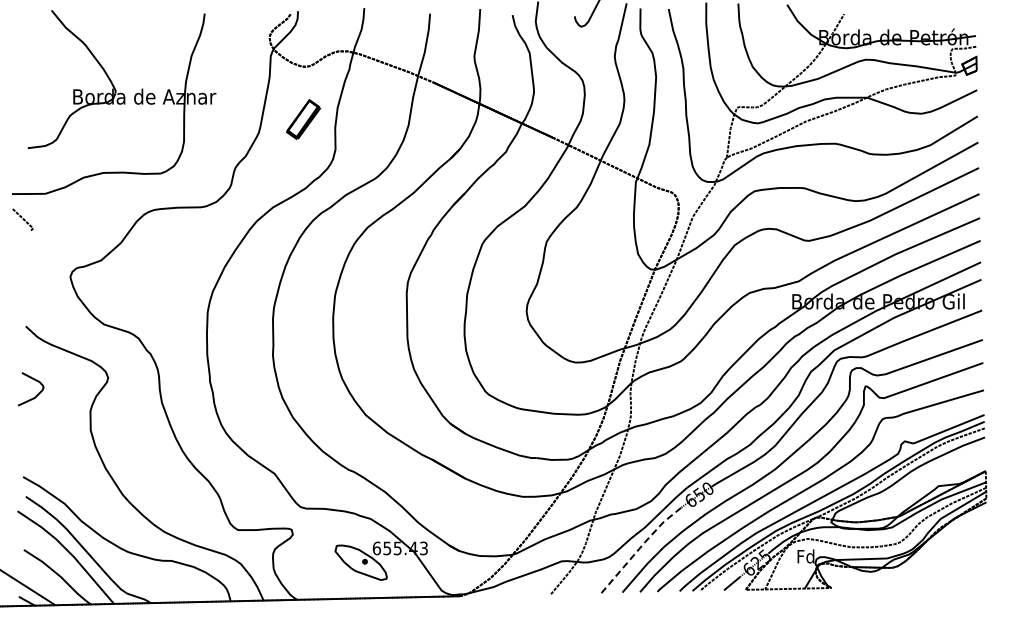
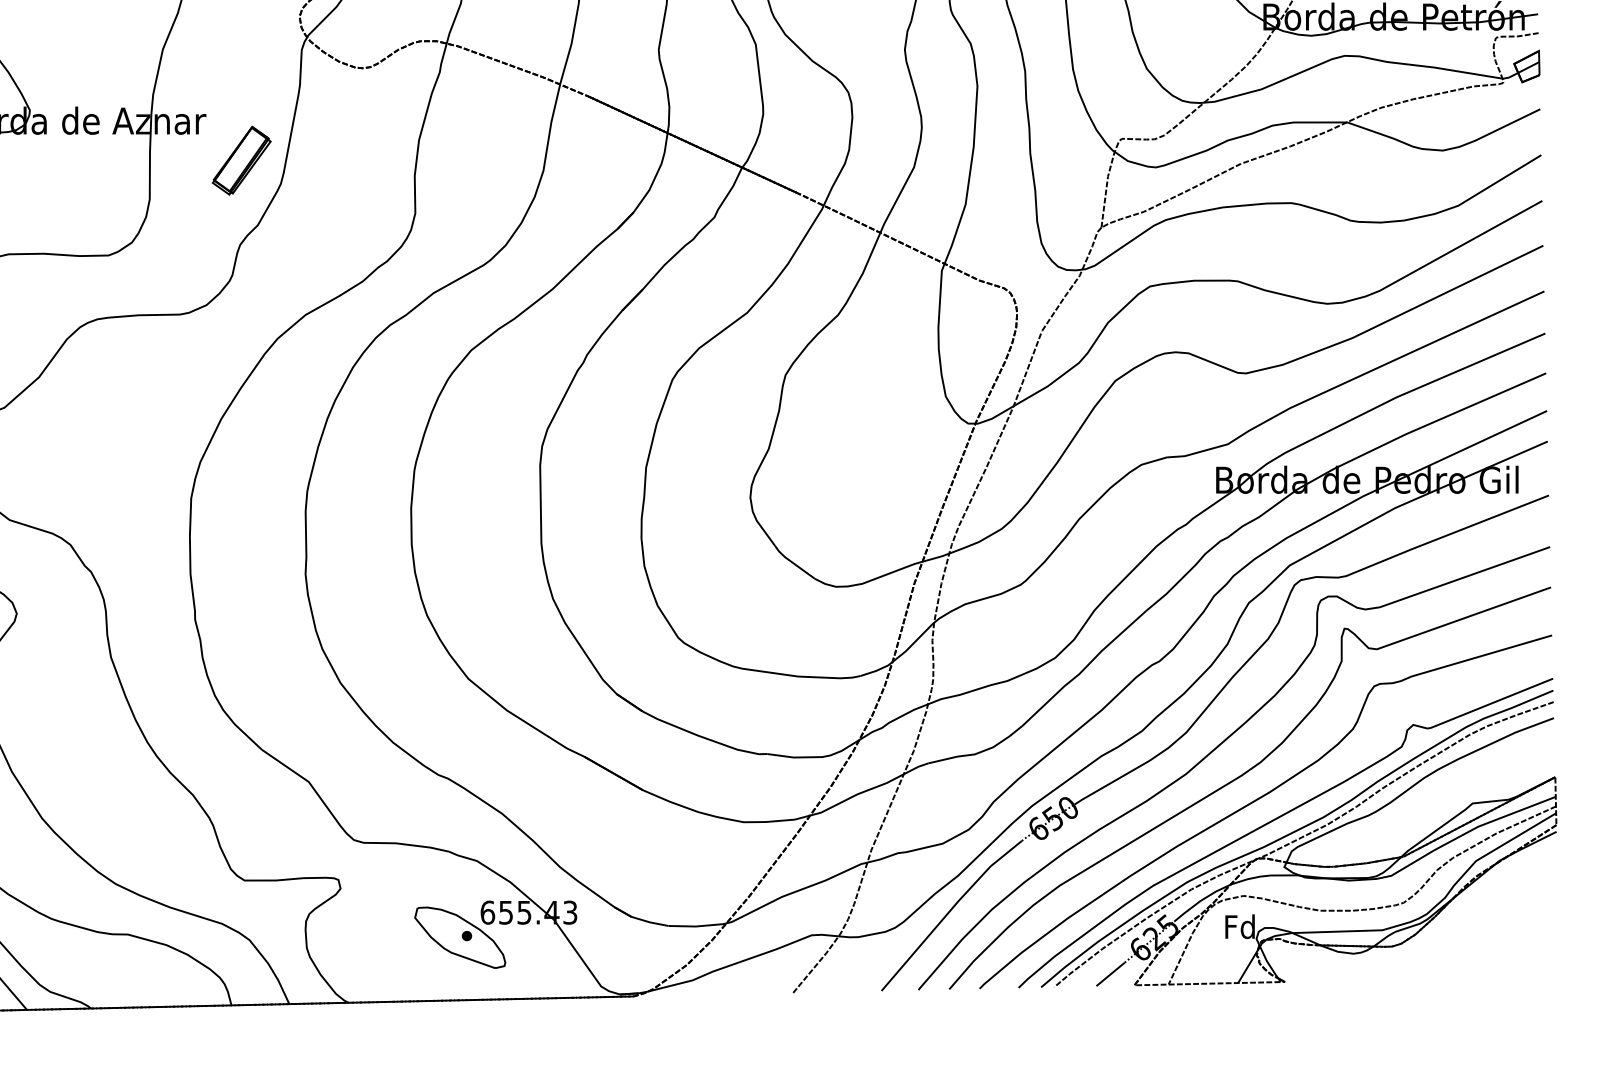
part: (303, 119) -> (241, 160), moved
line: (640, 547) -> (949, 911), dashed -> solid

